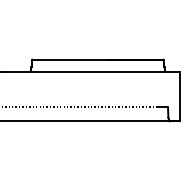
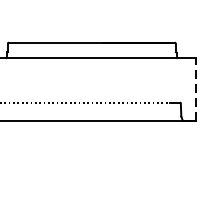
line: (179, 96) -> (195, 89), solid -> dashed

